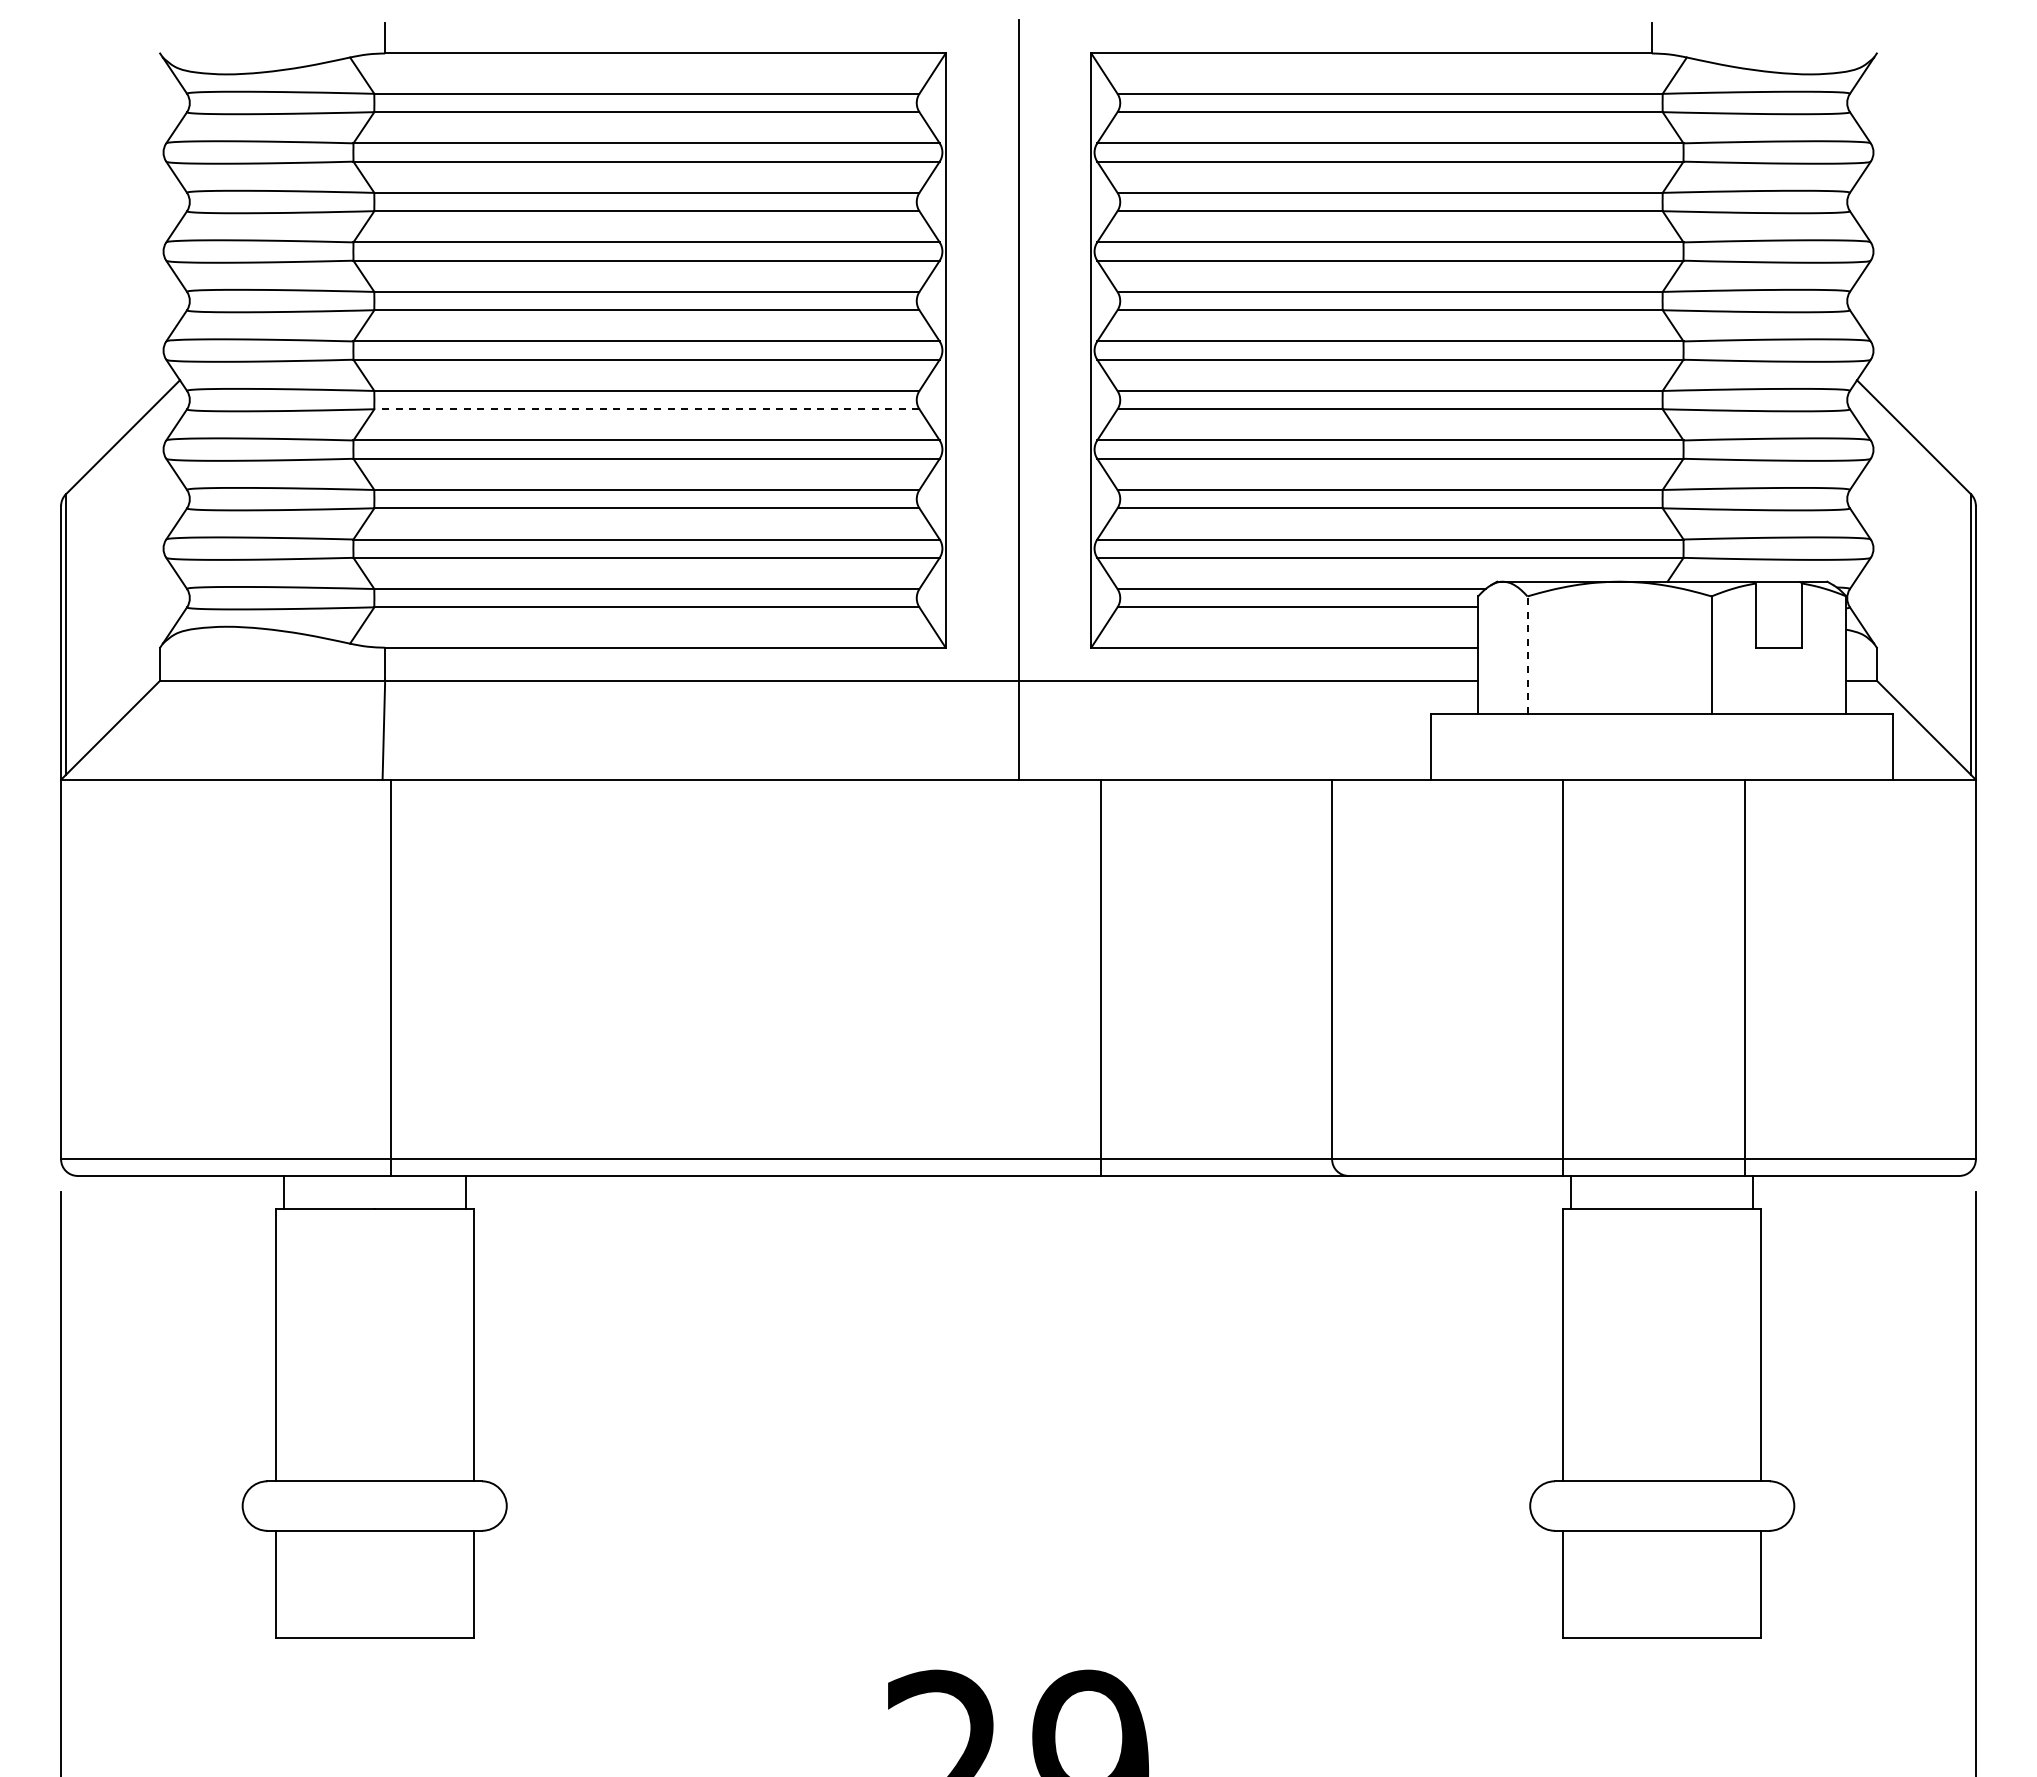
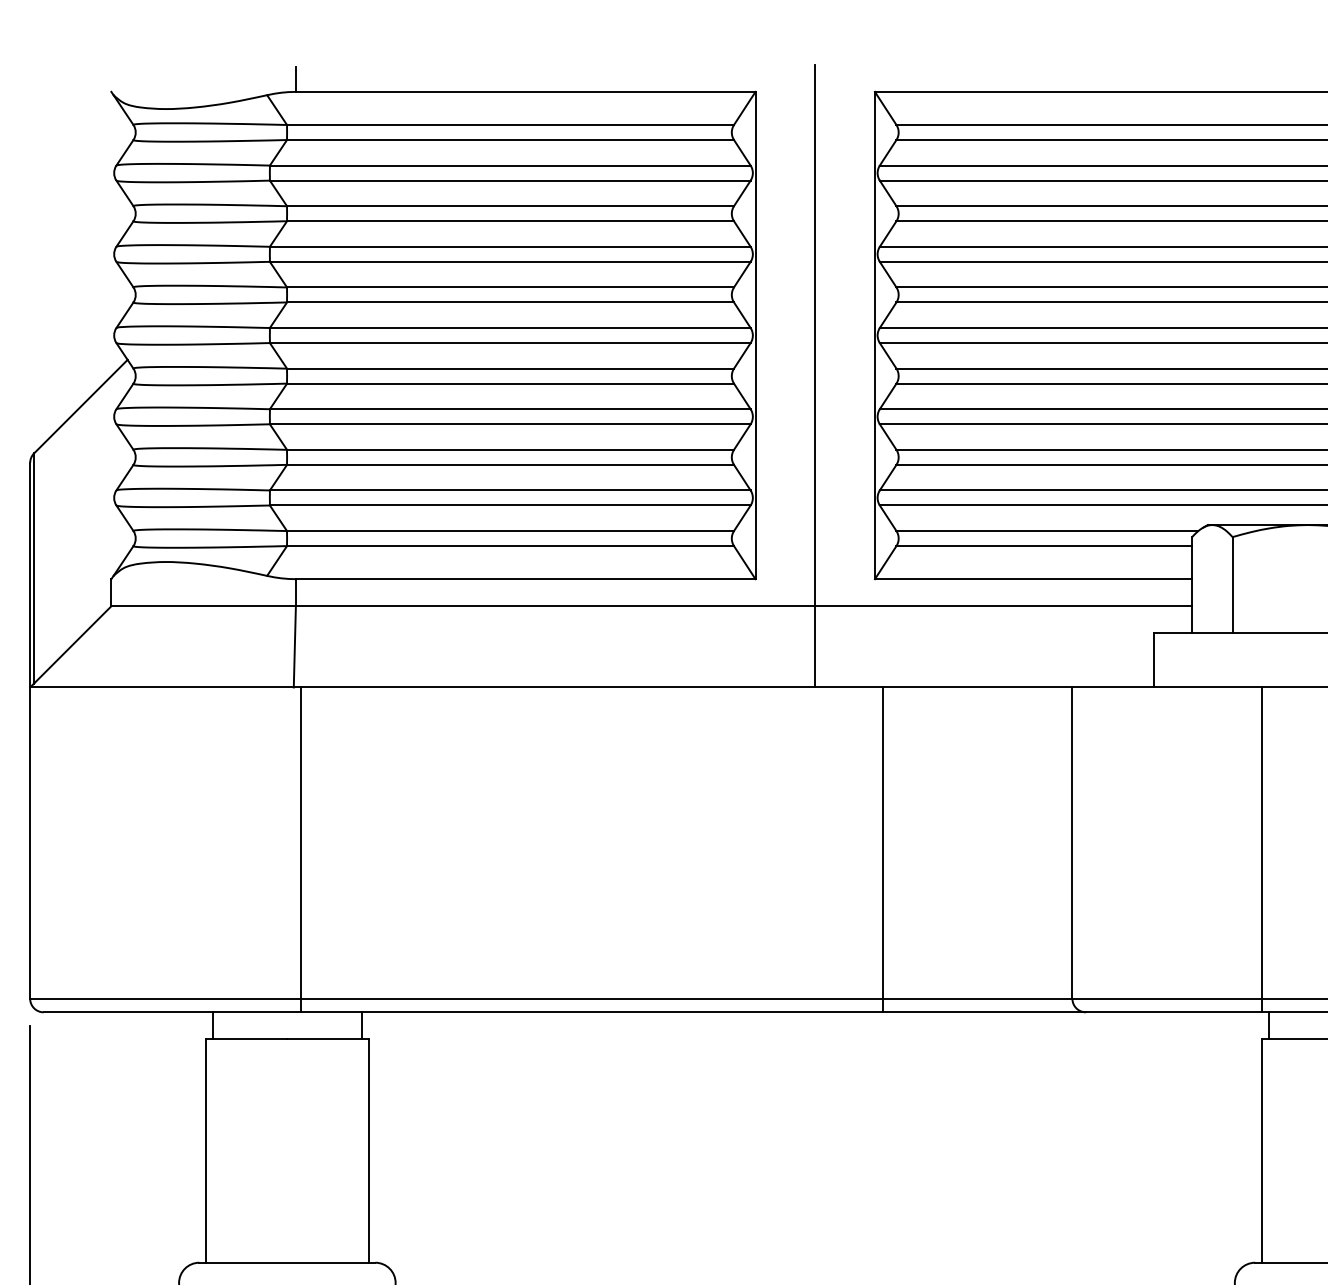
line: (646, 409) -> (510, 383), dashed -> solid
line: (1527, 655) -> (1232, 585), dashed -> solid

